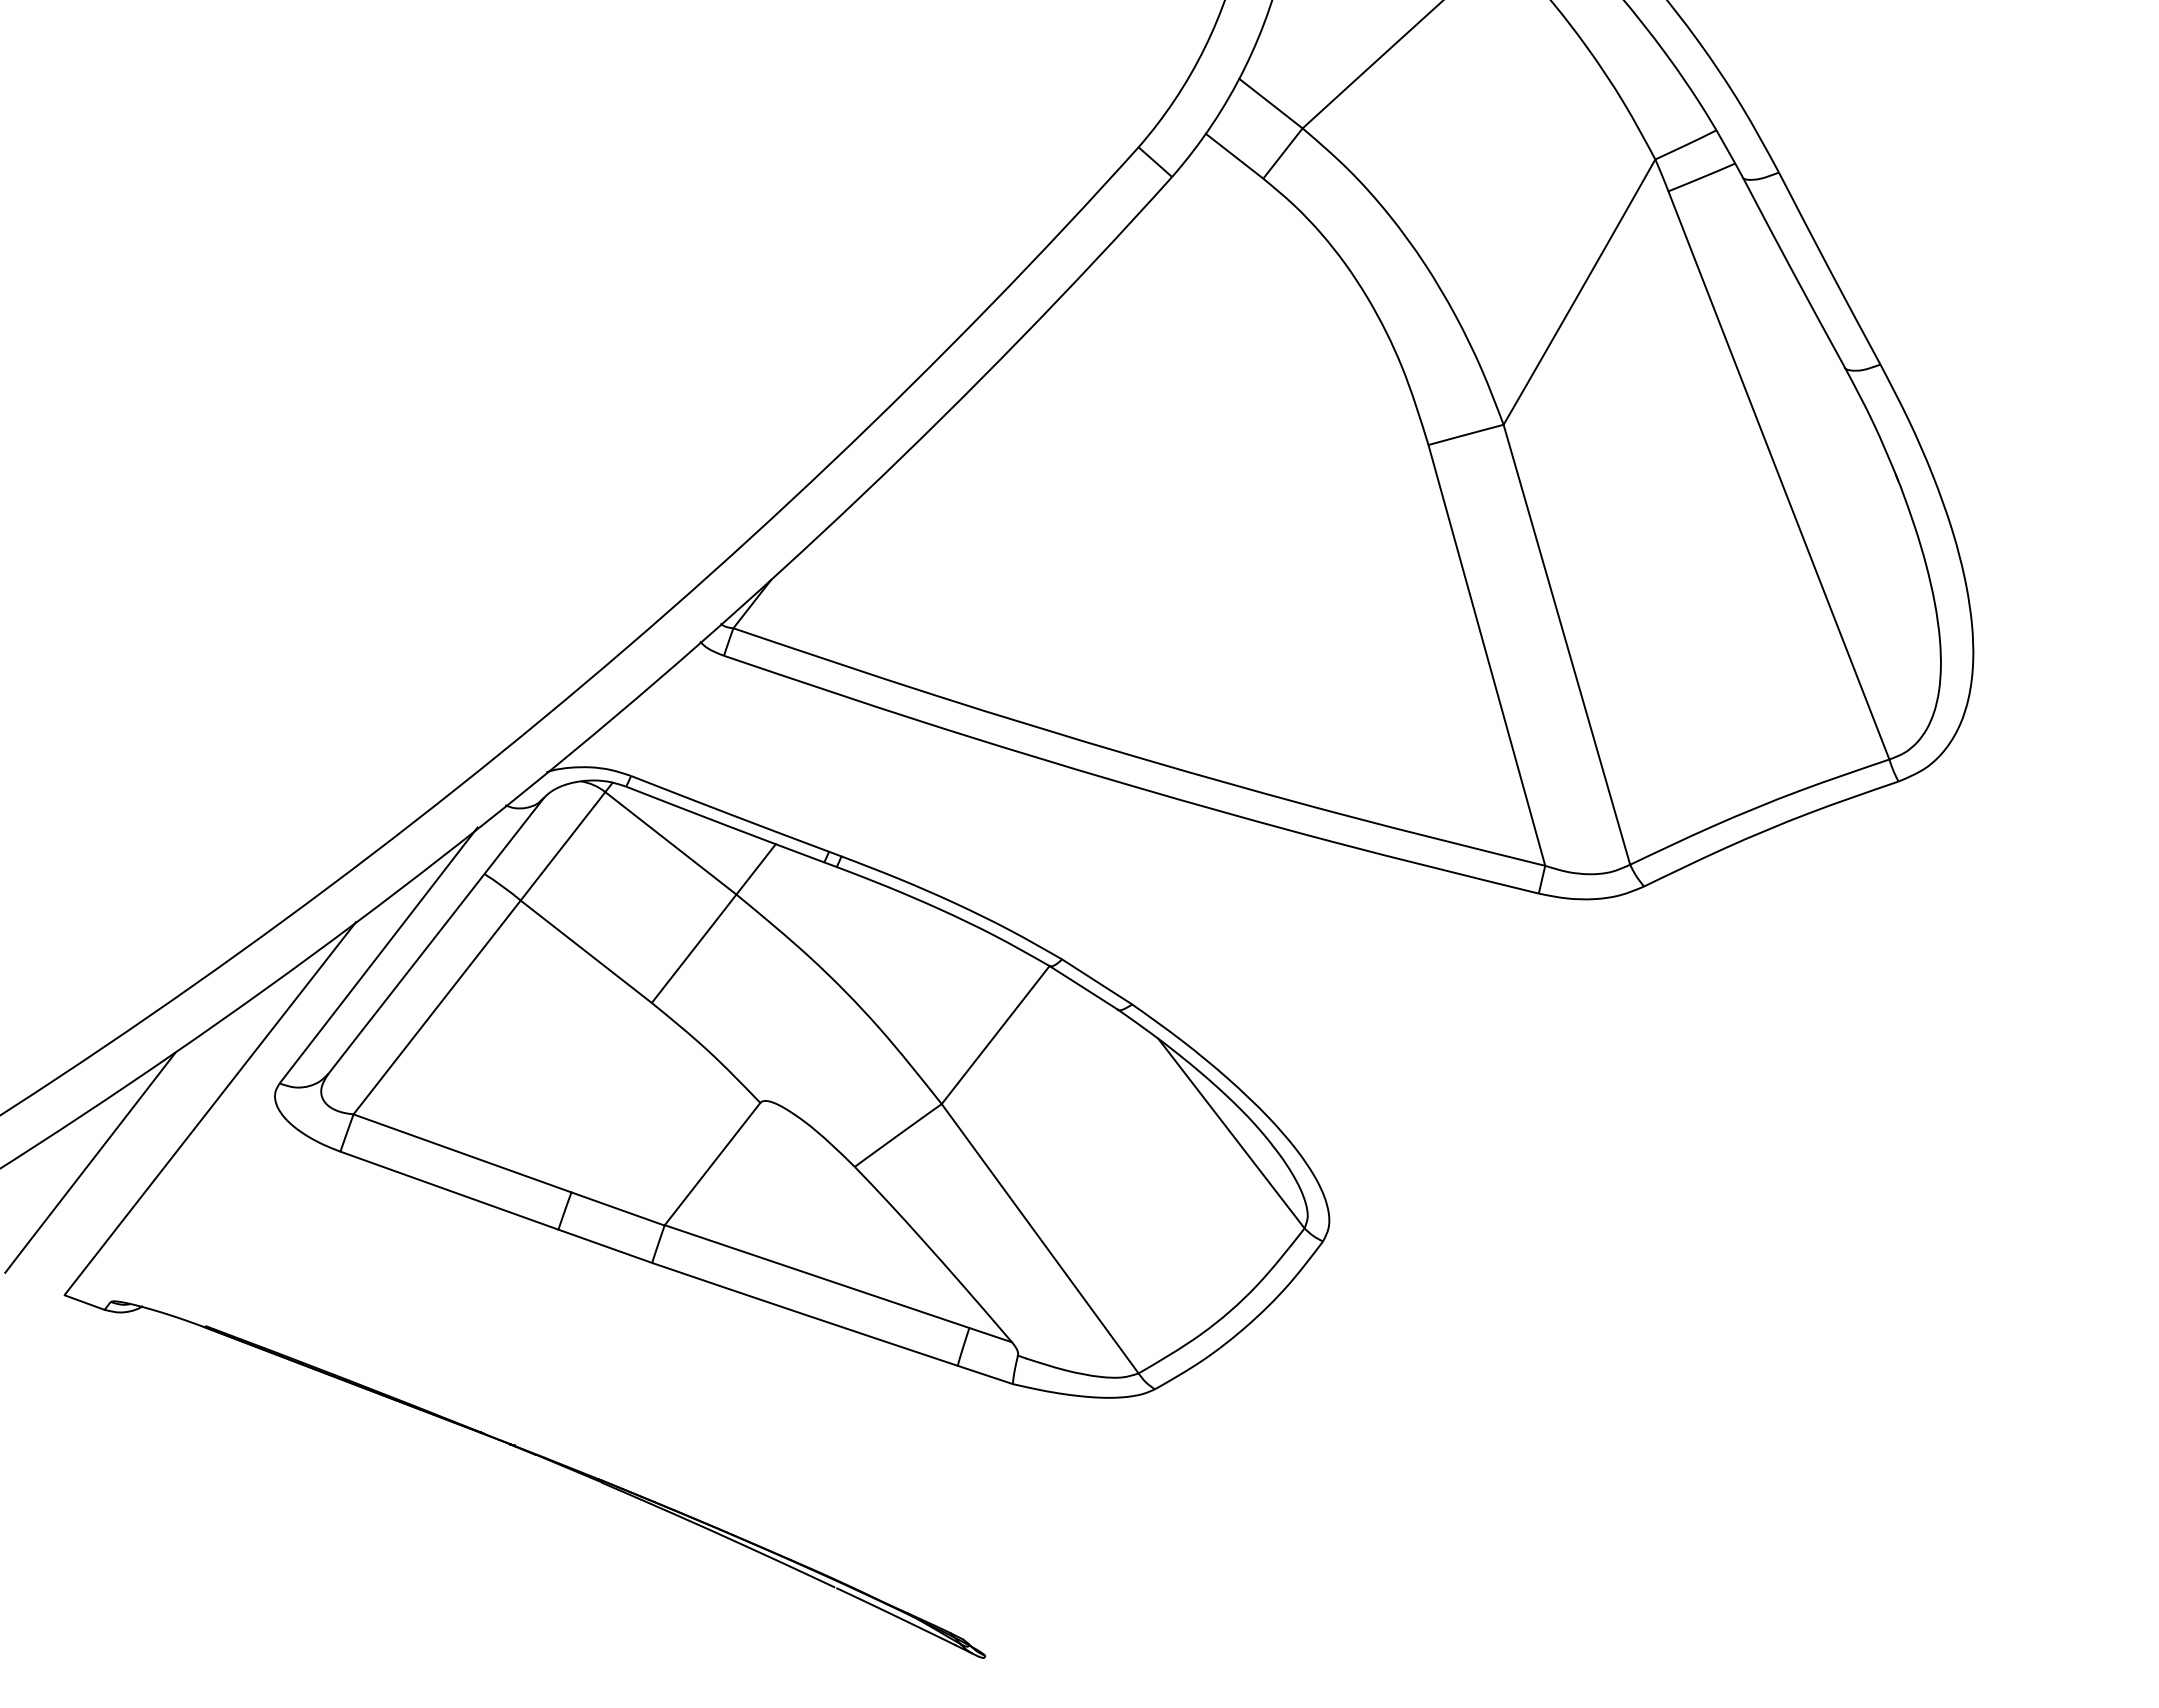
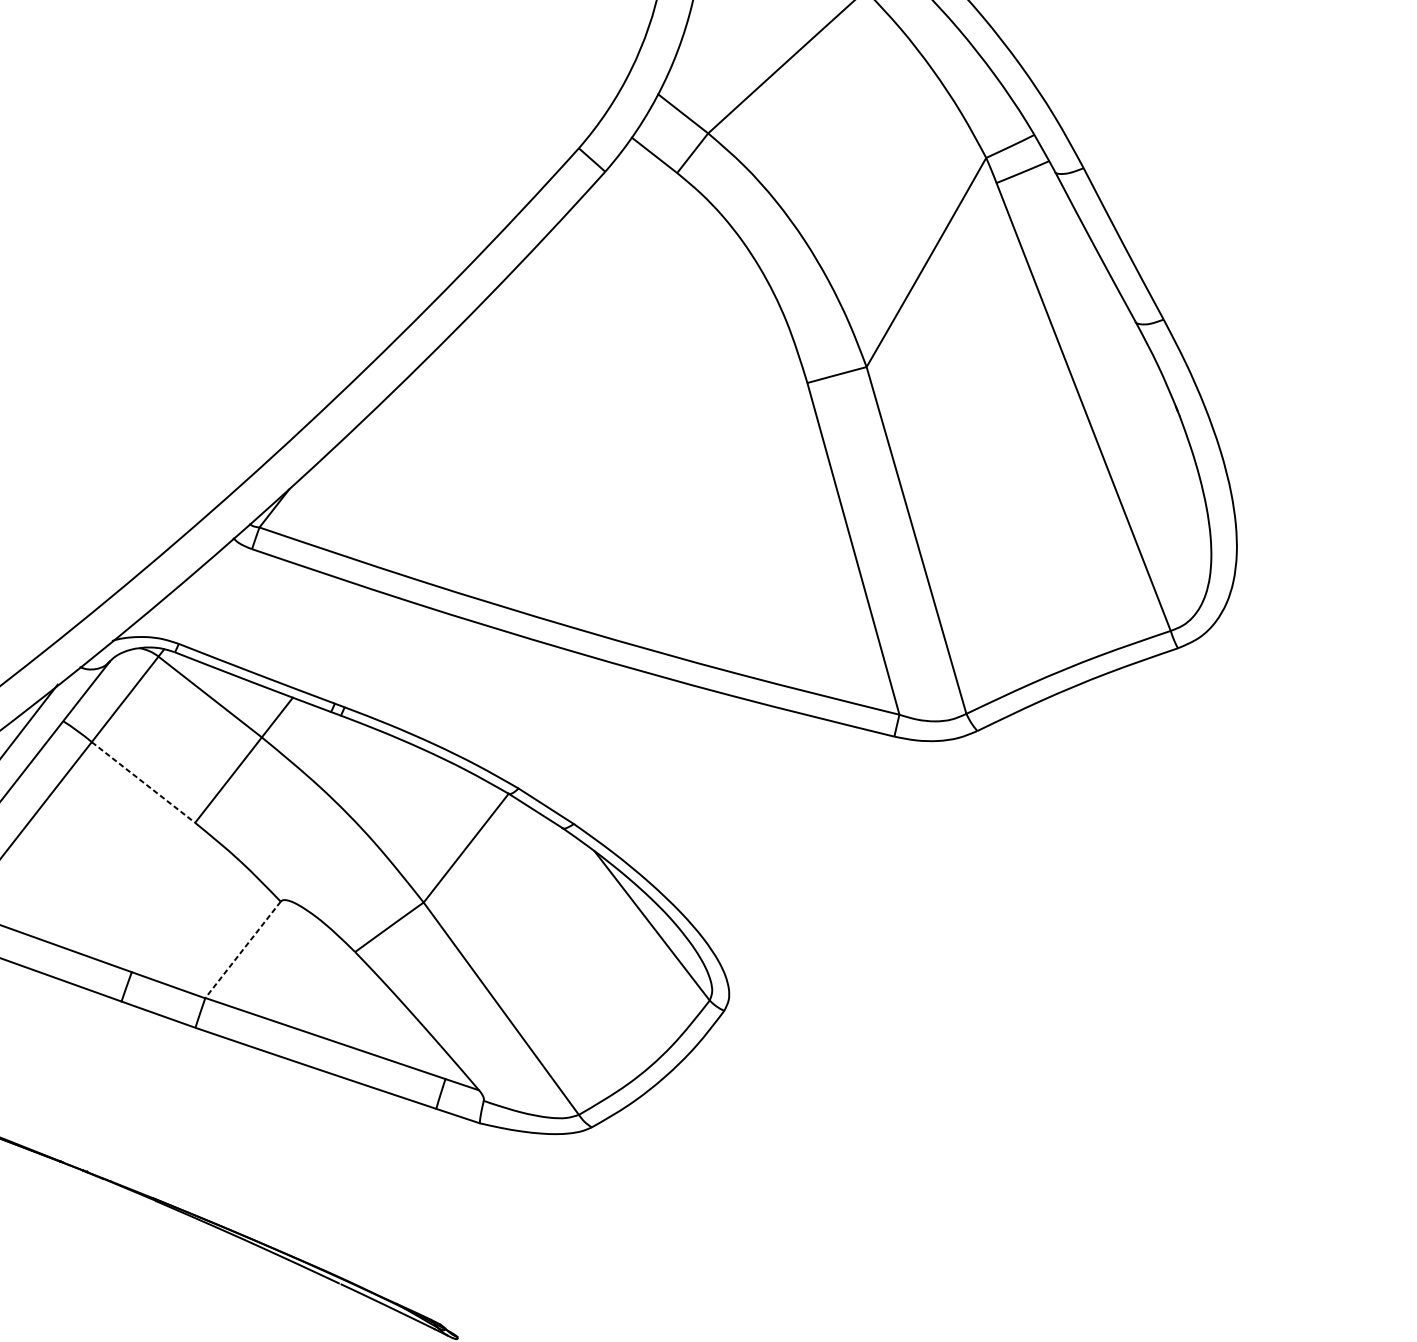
line: (586, 952) -> (143, 783), solid -> dashed
line: (712, 1164) -> (243, 950), solid -> dashed

